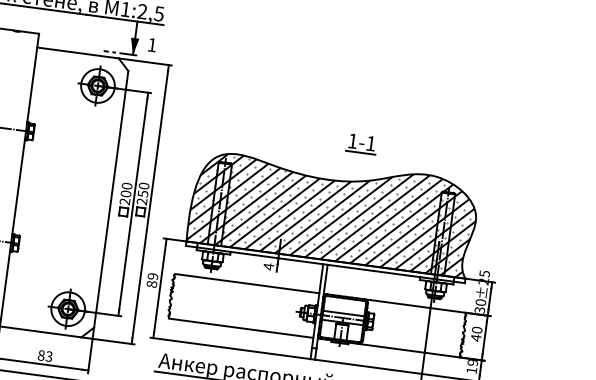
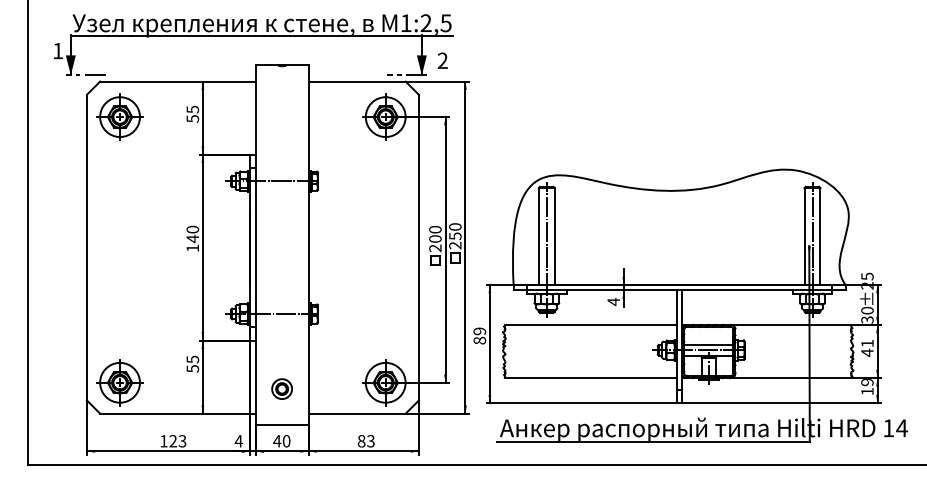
text: (151, 44) -> (442, 60), 1 -> 2
part: (361, 143) -> (703, 143), removed
hatch: (333, 211) -> (680, 227), removed
text: (477, 330) -> (867, 343), 40 -> 41

